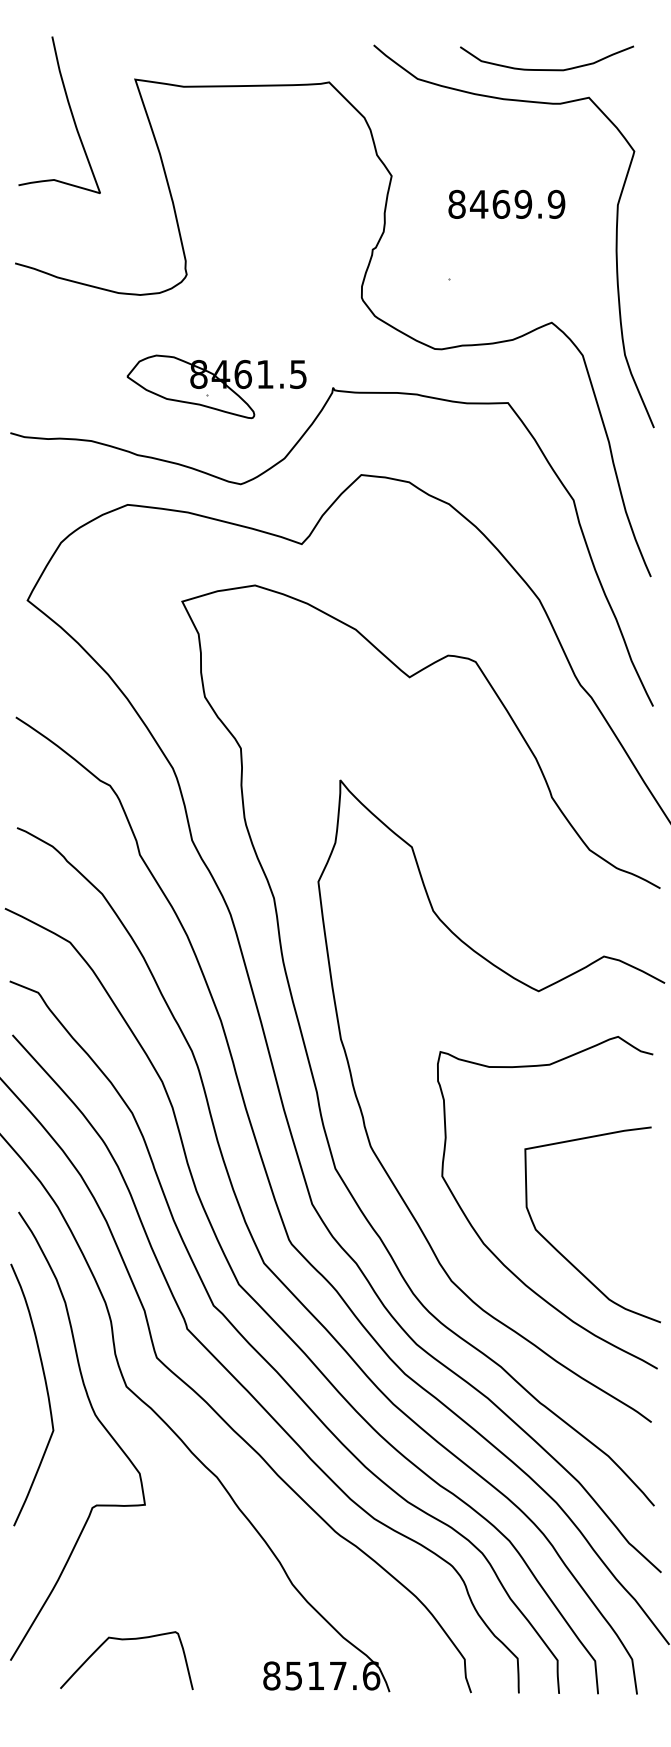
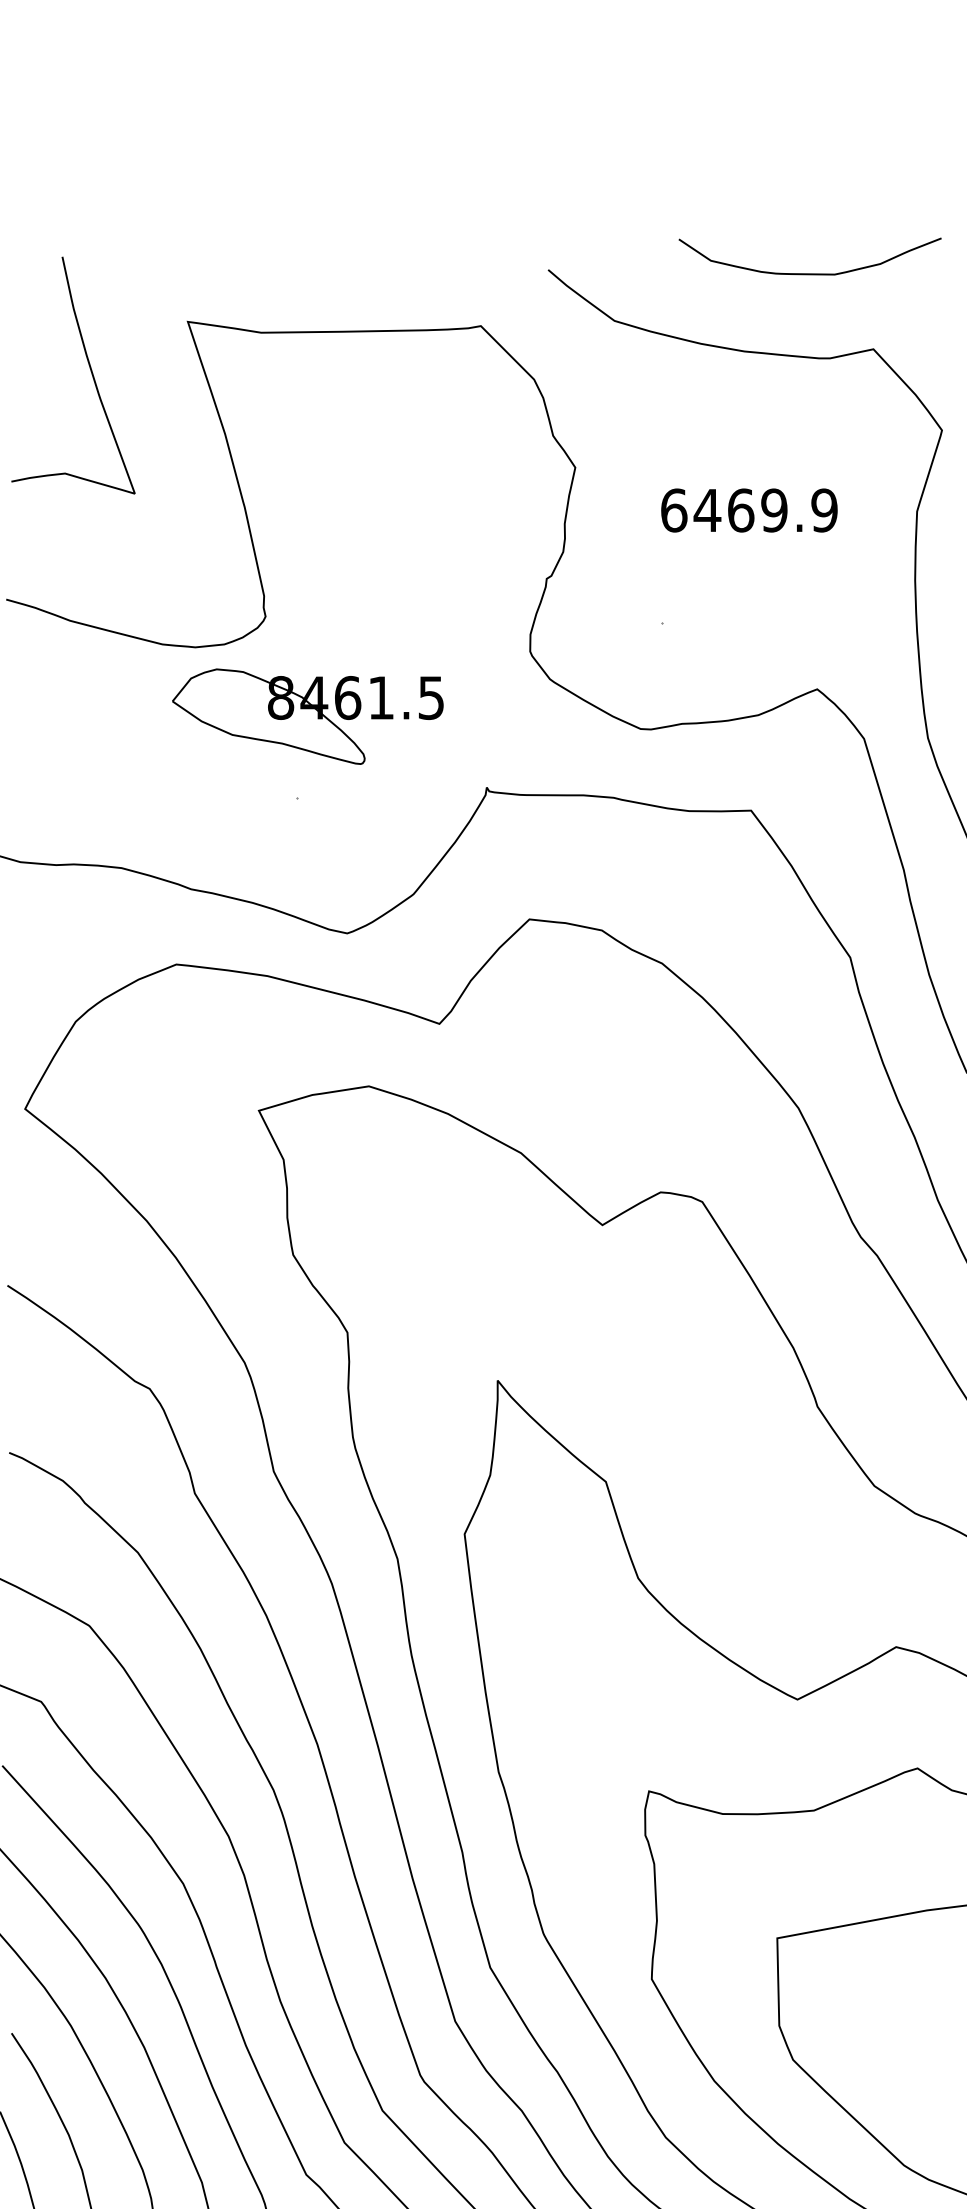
curve: (546, 69) -> (809, 273), moved
text: (456, 203) -> (673, 509), 8469.9 -> 6469.9
part: (216, 386) -> (307, 716), moved

